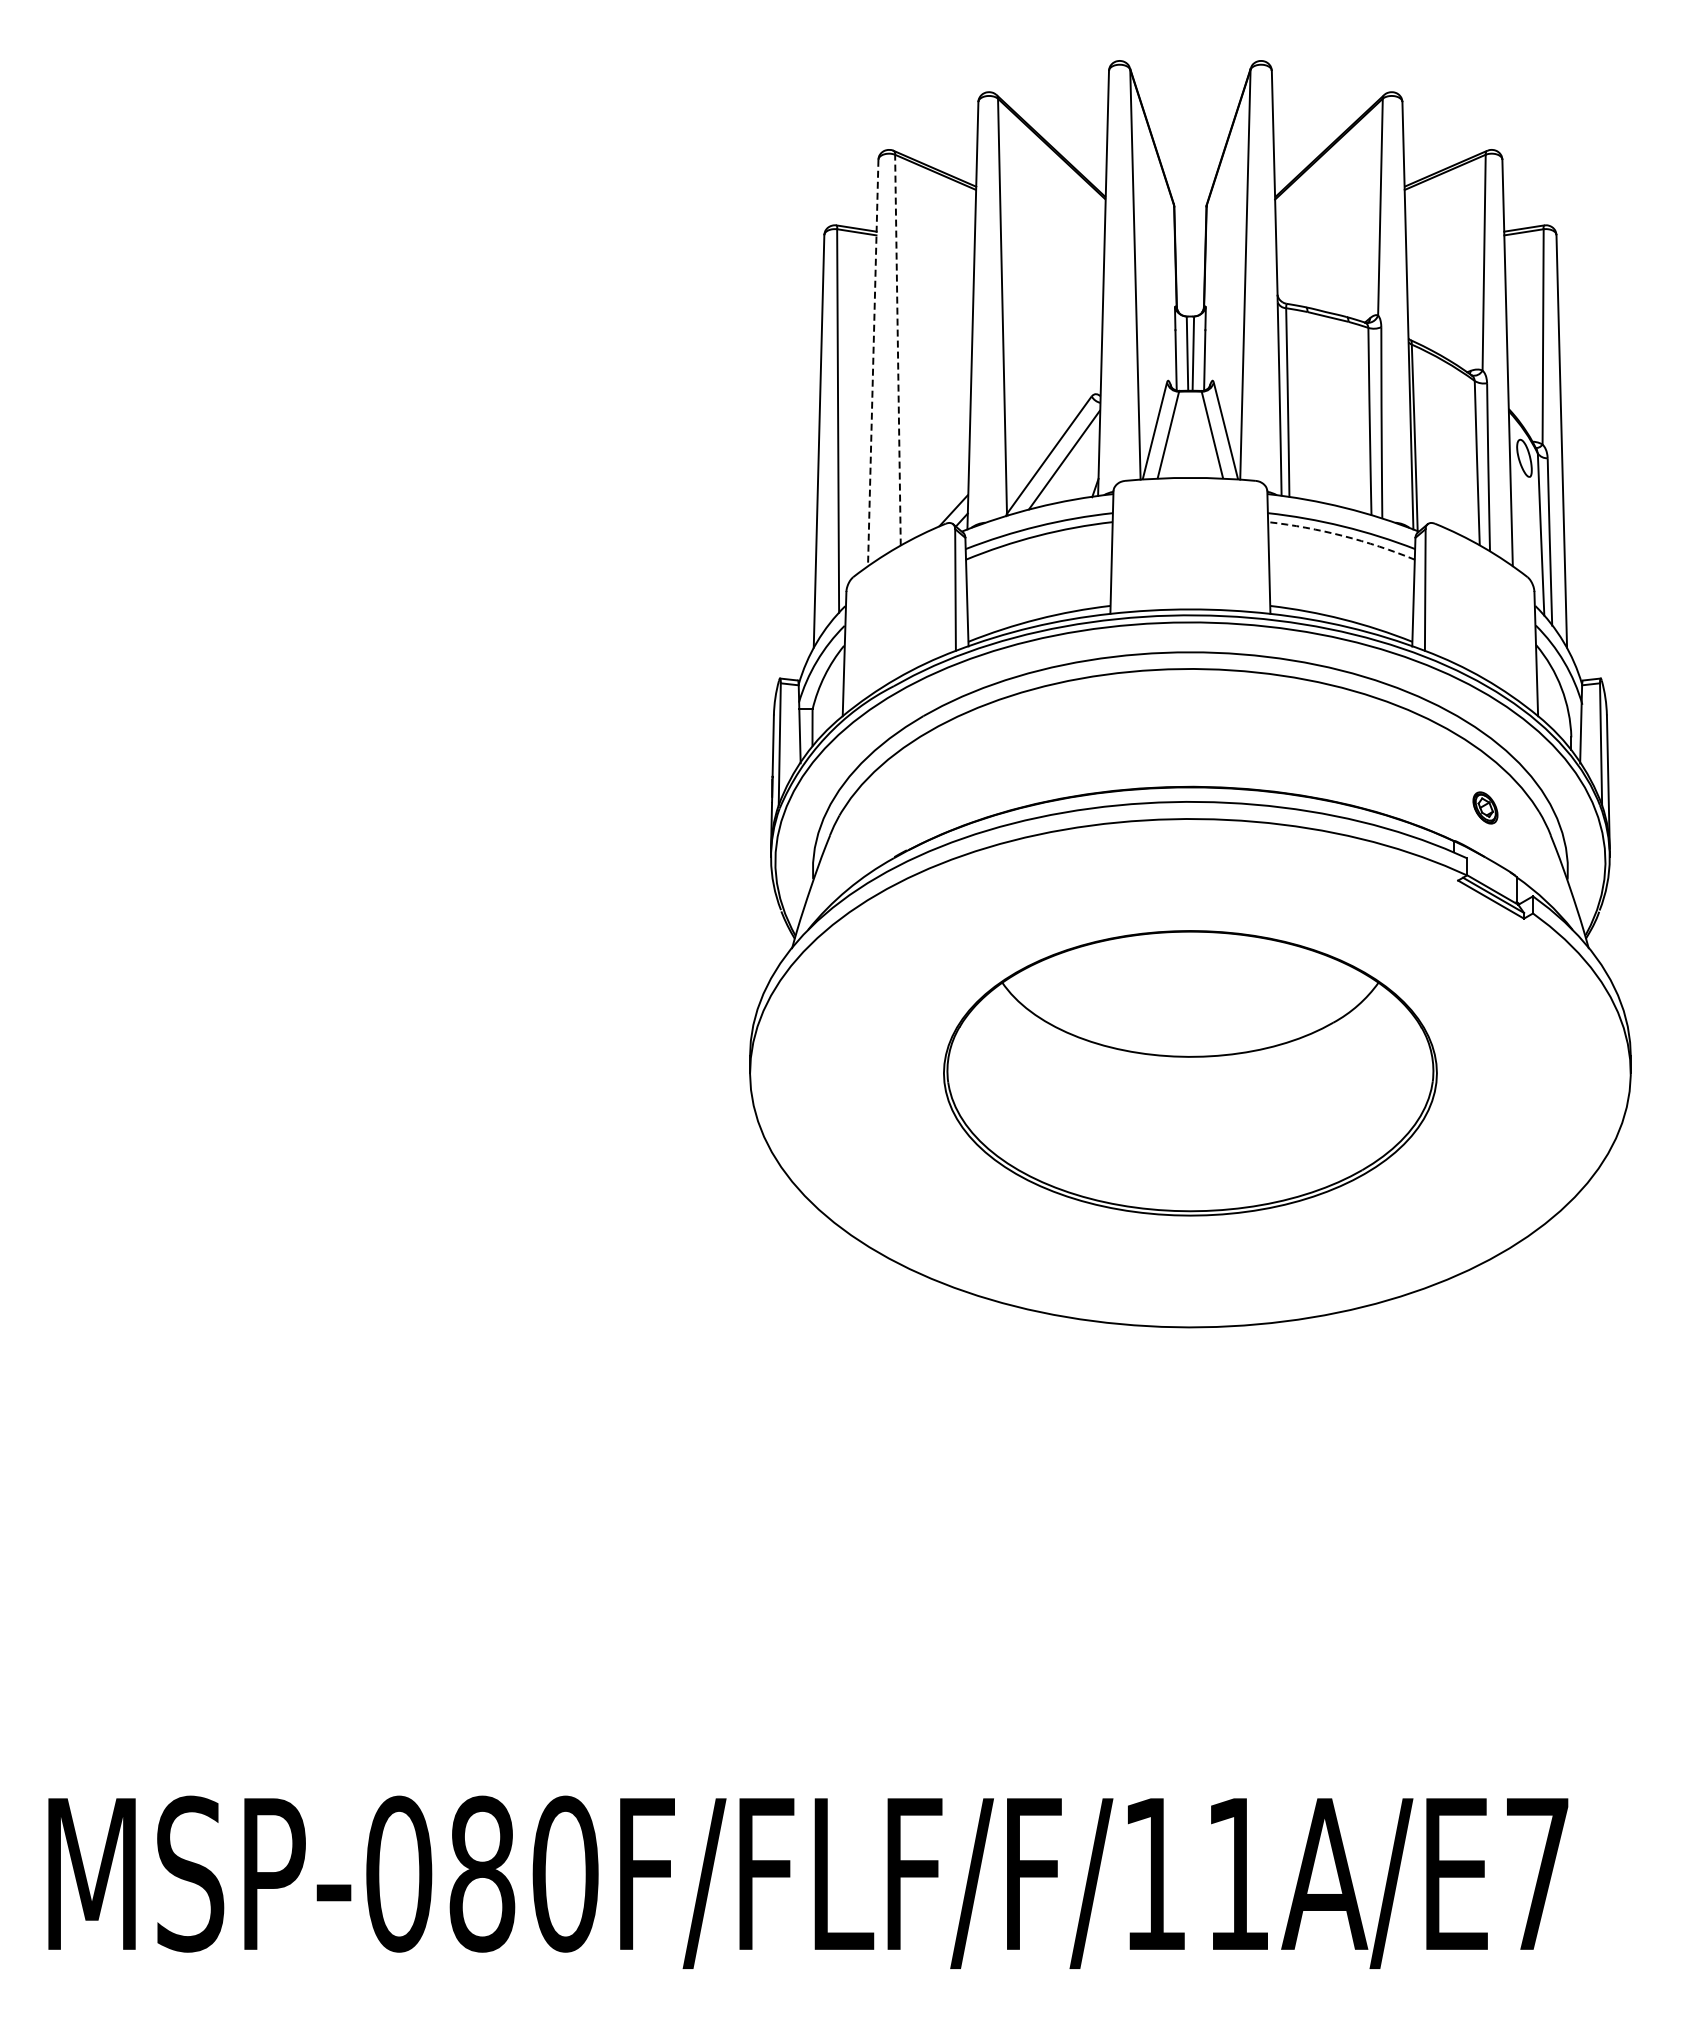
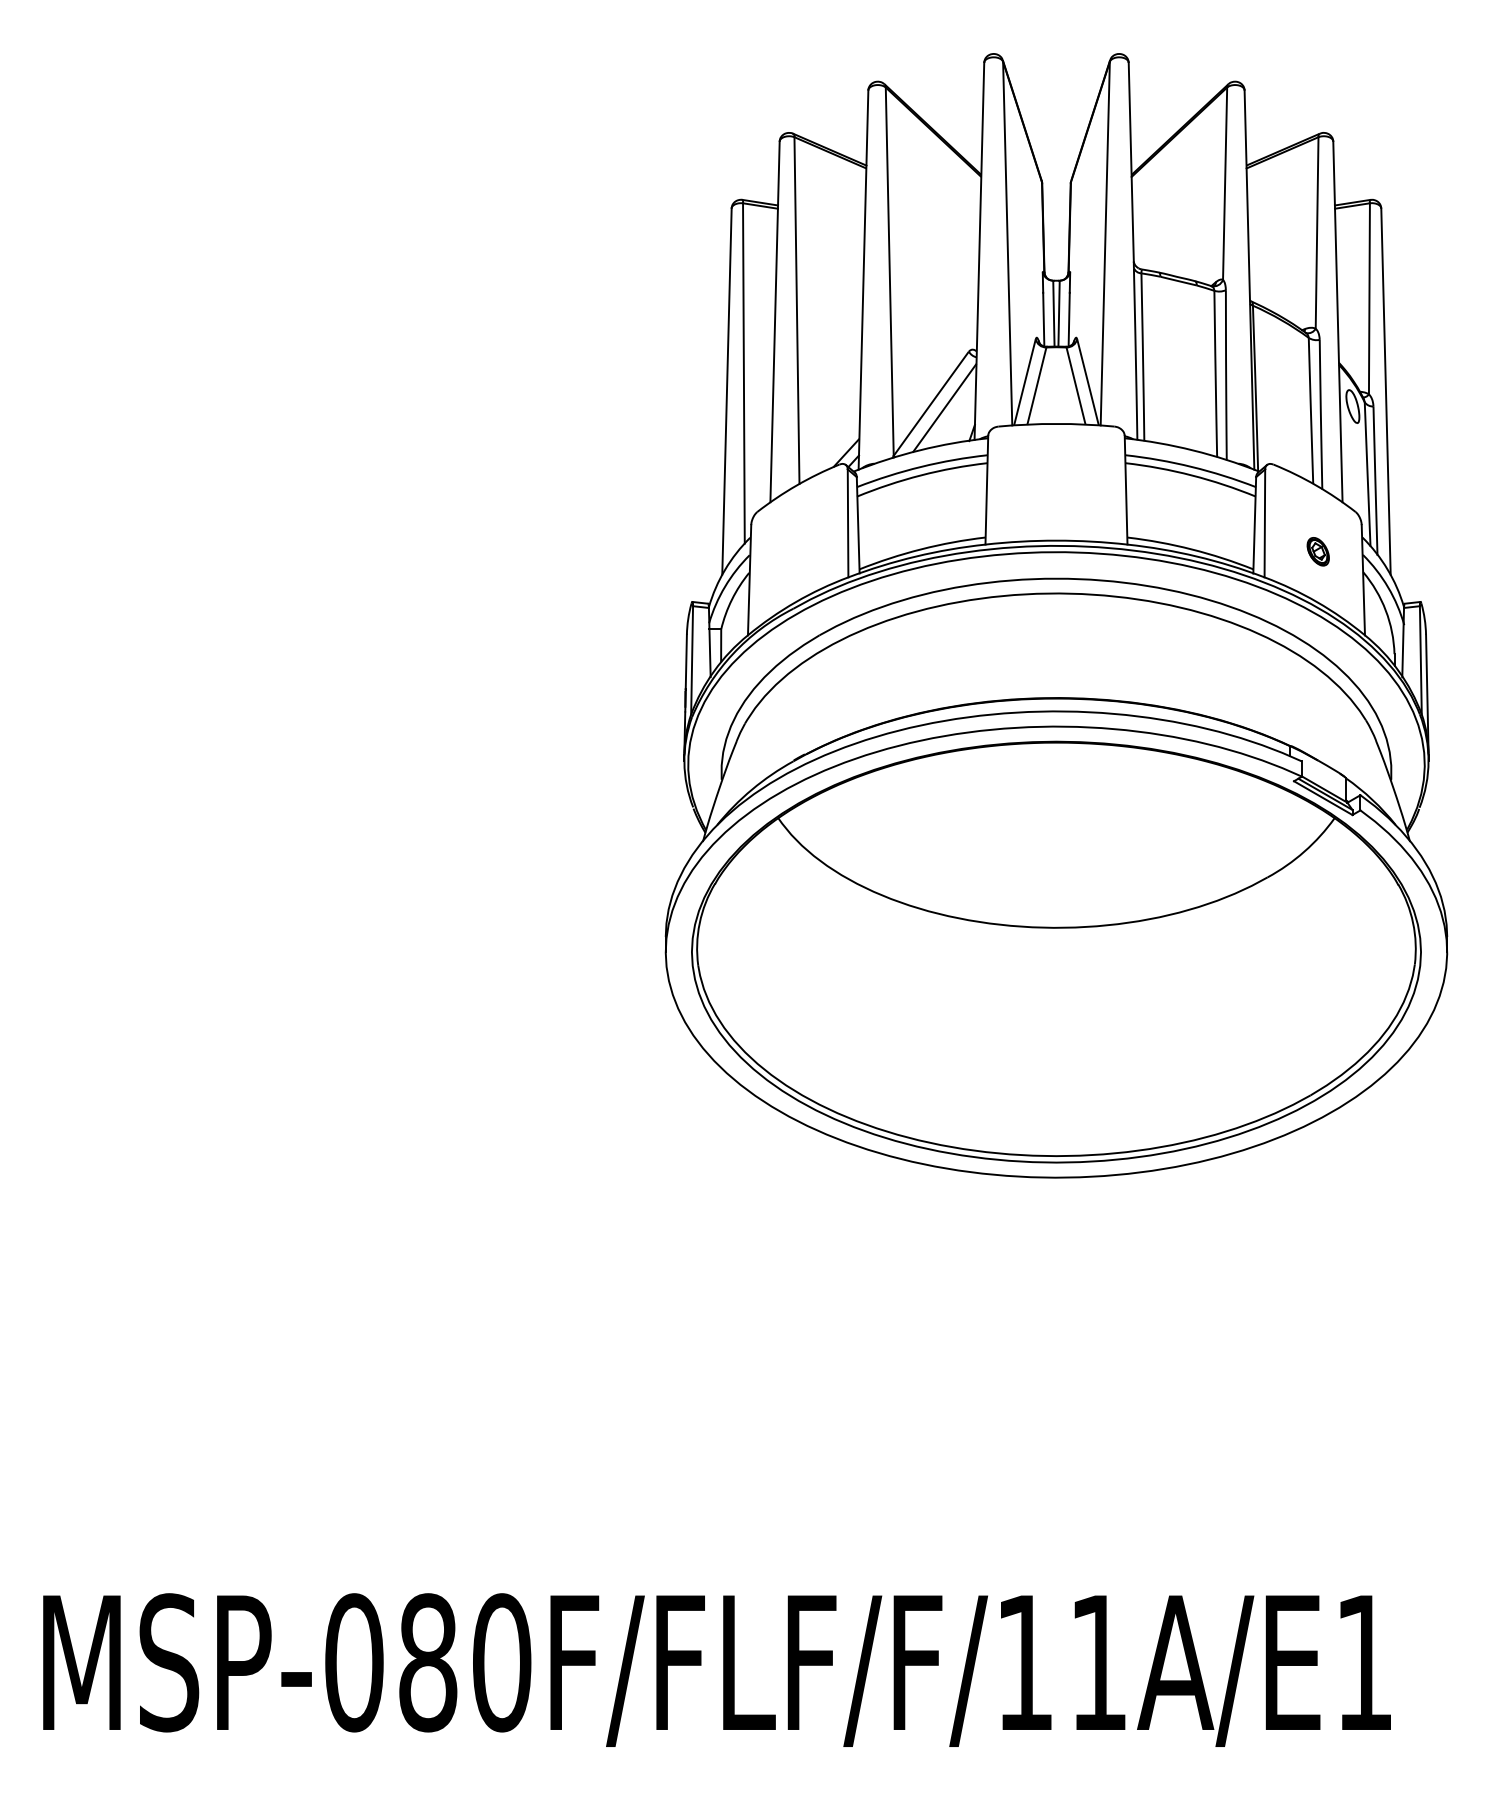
line: (897, 349) -> (796, 310), dashed -> solid
line: (873, 363) -> (775, 322), dashed -> solid
arc: (1343, 535) -> (1192, 475), dashed -> solid
part: (1485, 807) -> (1318, 551), moved
part: (1190, 1073) -> (1056, 952), size x1.67
text: (1537, 1873) -> (1364, 1662), MSP-080F/FLF/F/11A/E7 -> MSP-080F/FLF/F/11A/E1

